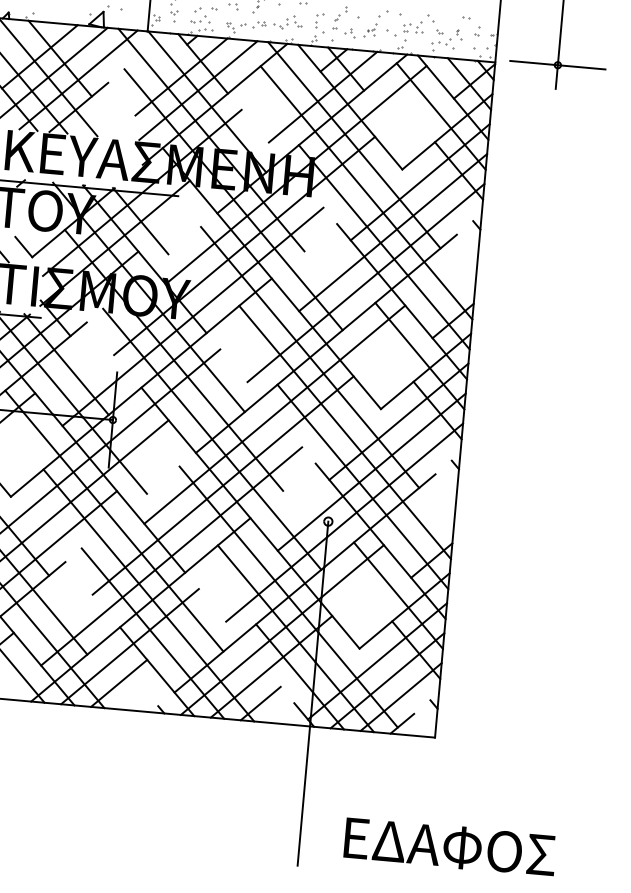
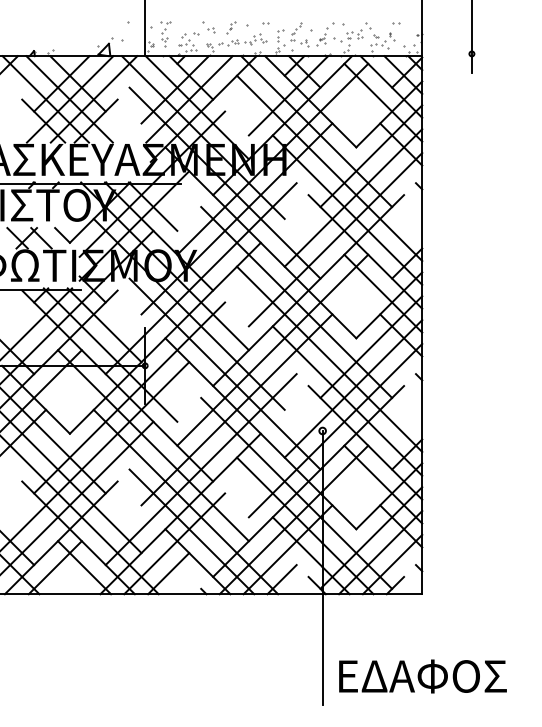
part: (476, 30) -> (405, 32), removed
line: (557, 64) -> (471, 53), removed
text: (449, 846) -> (422, 676), moved

